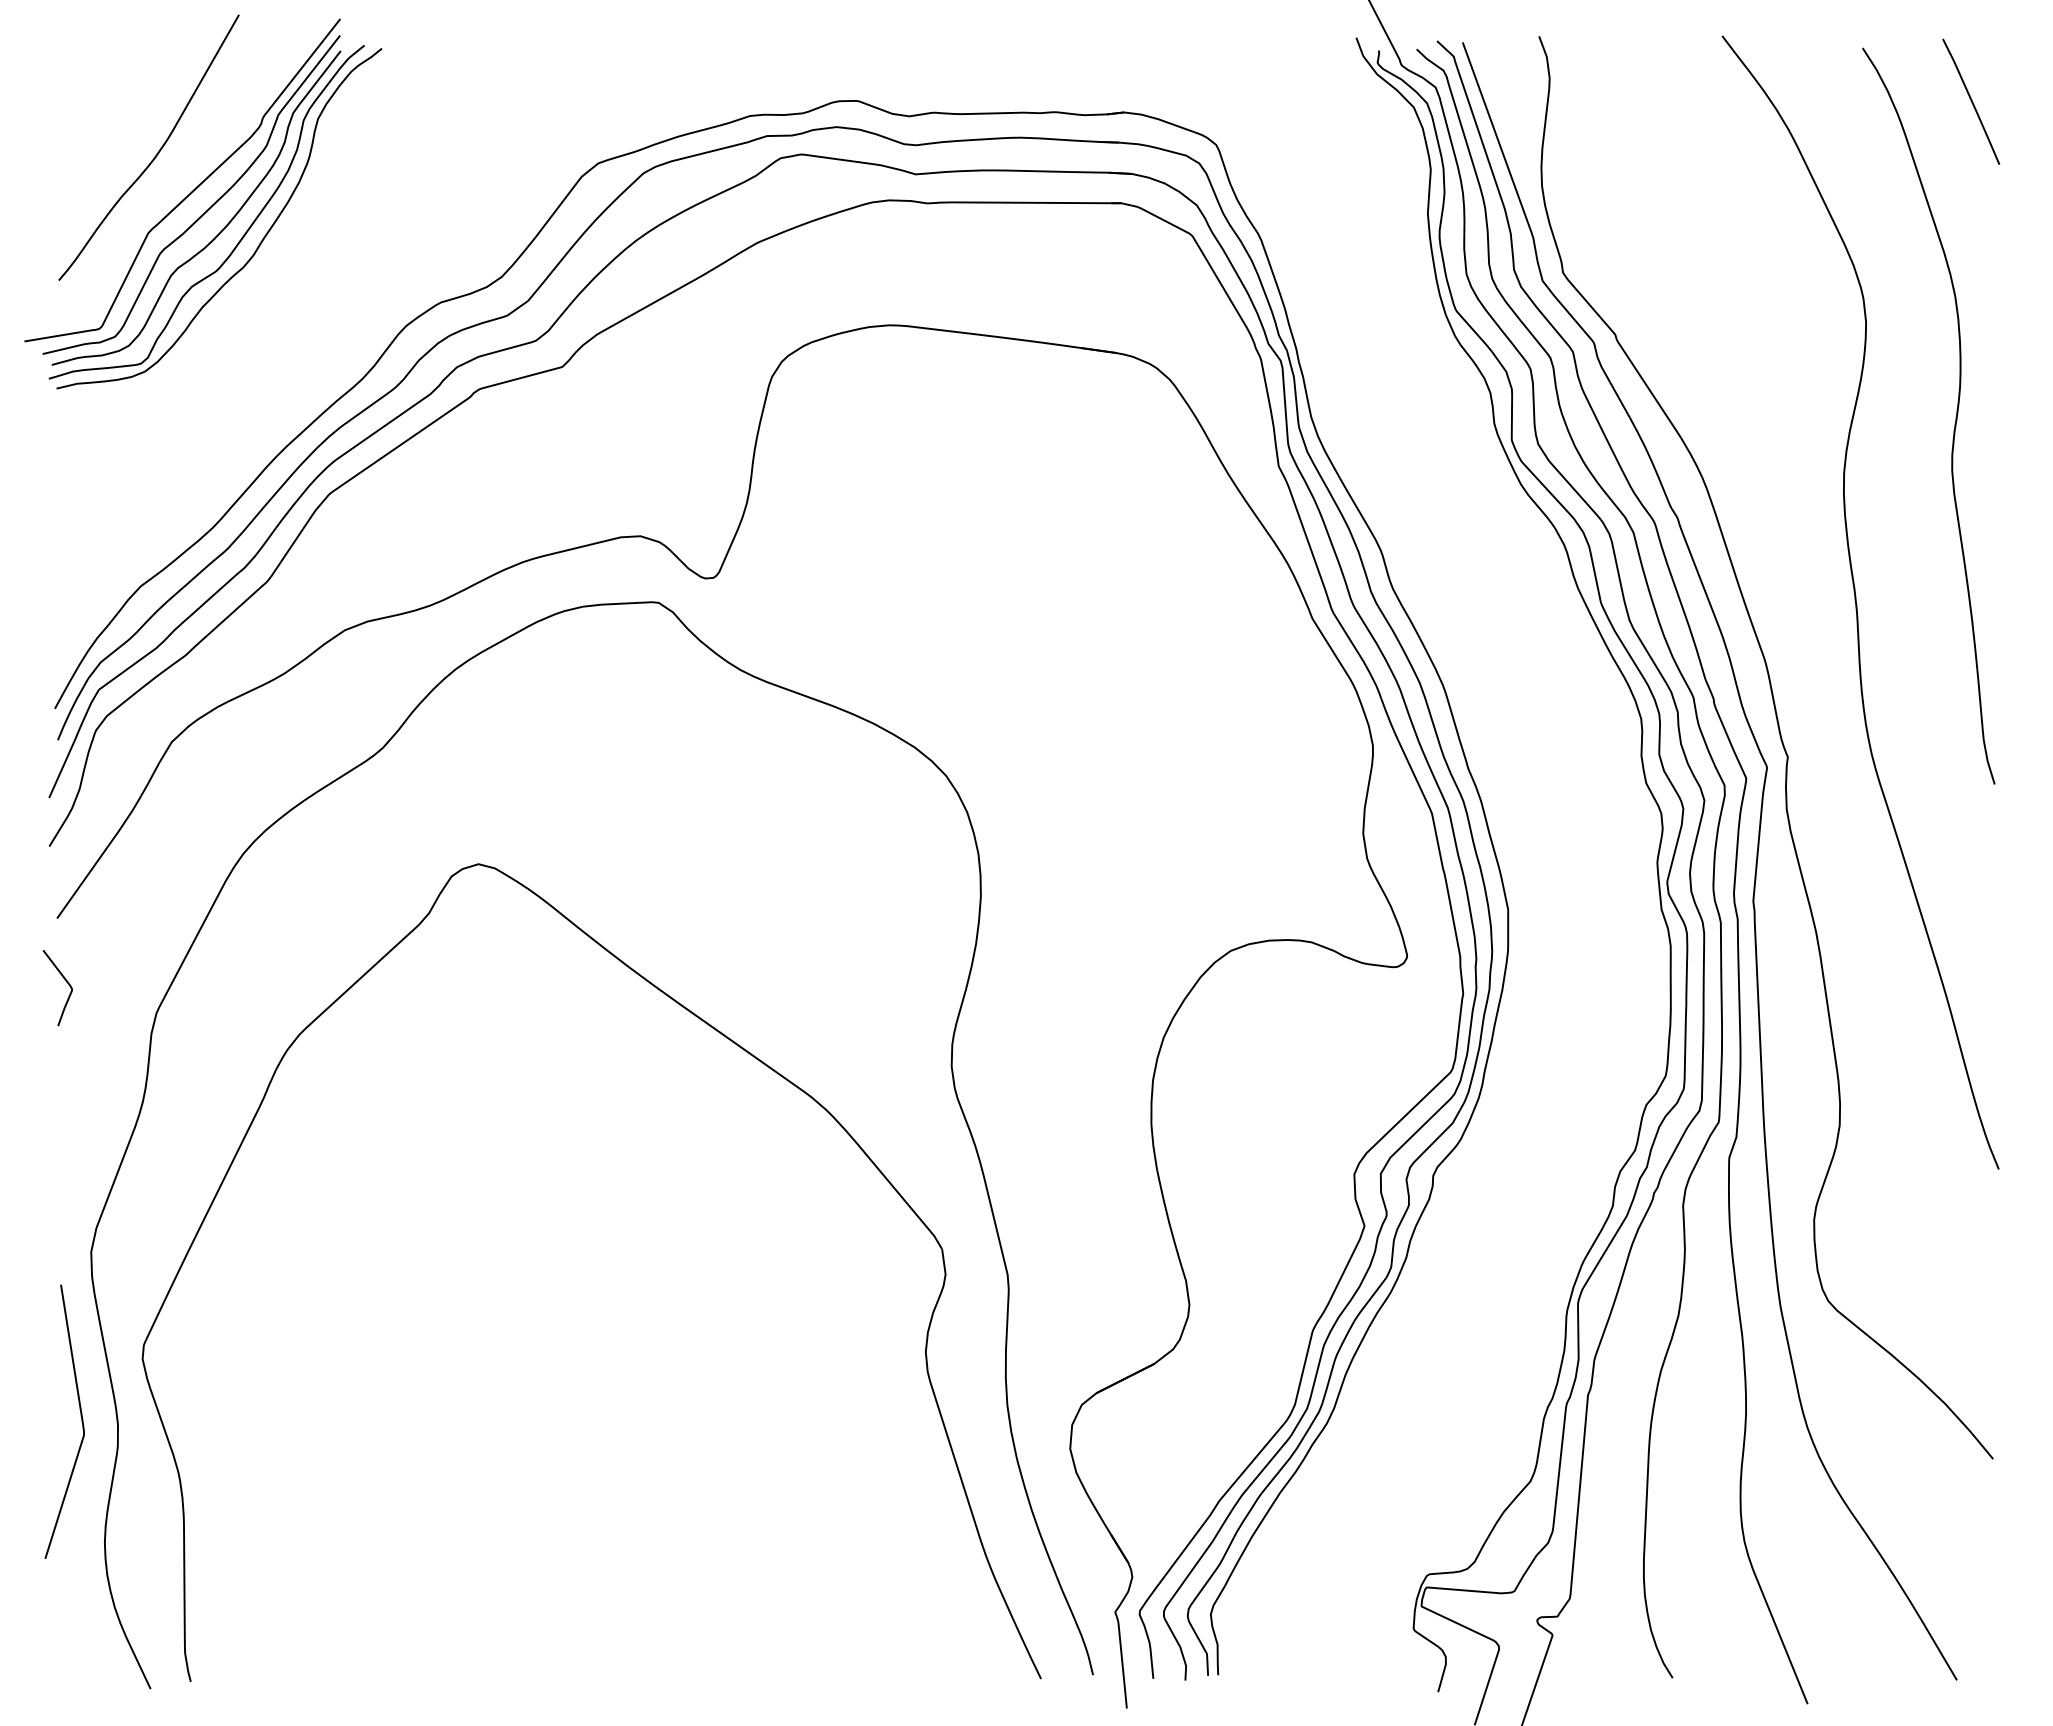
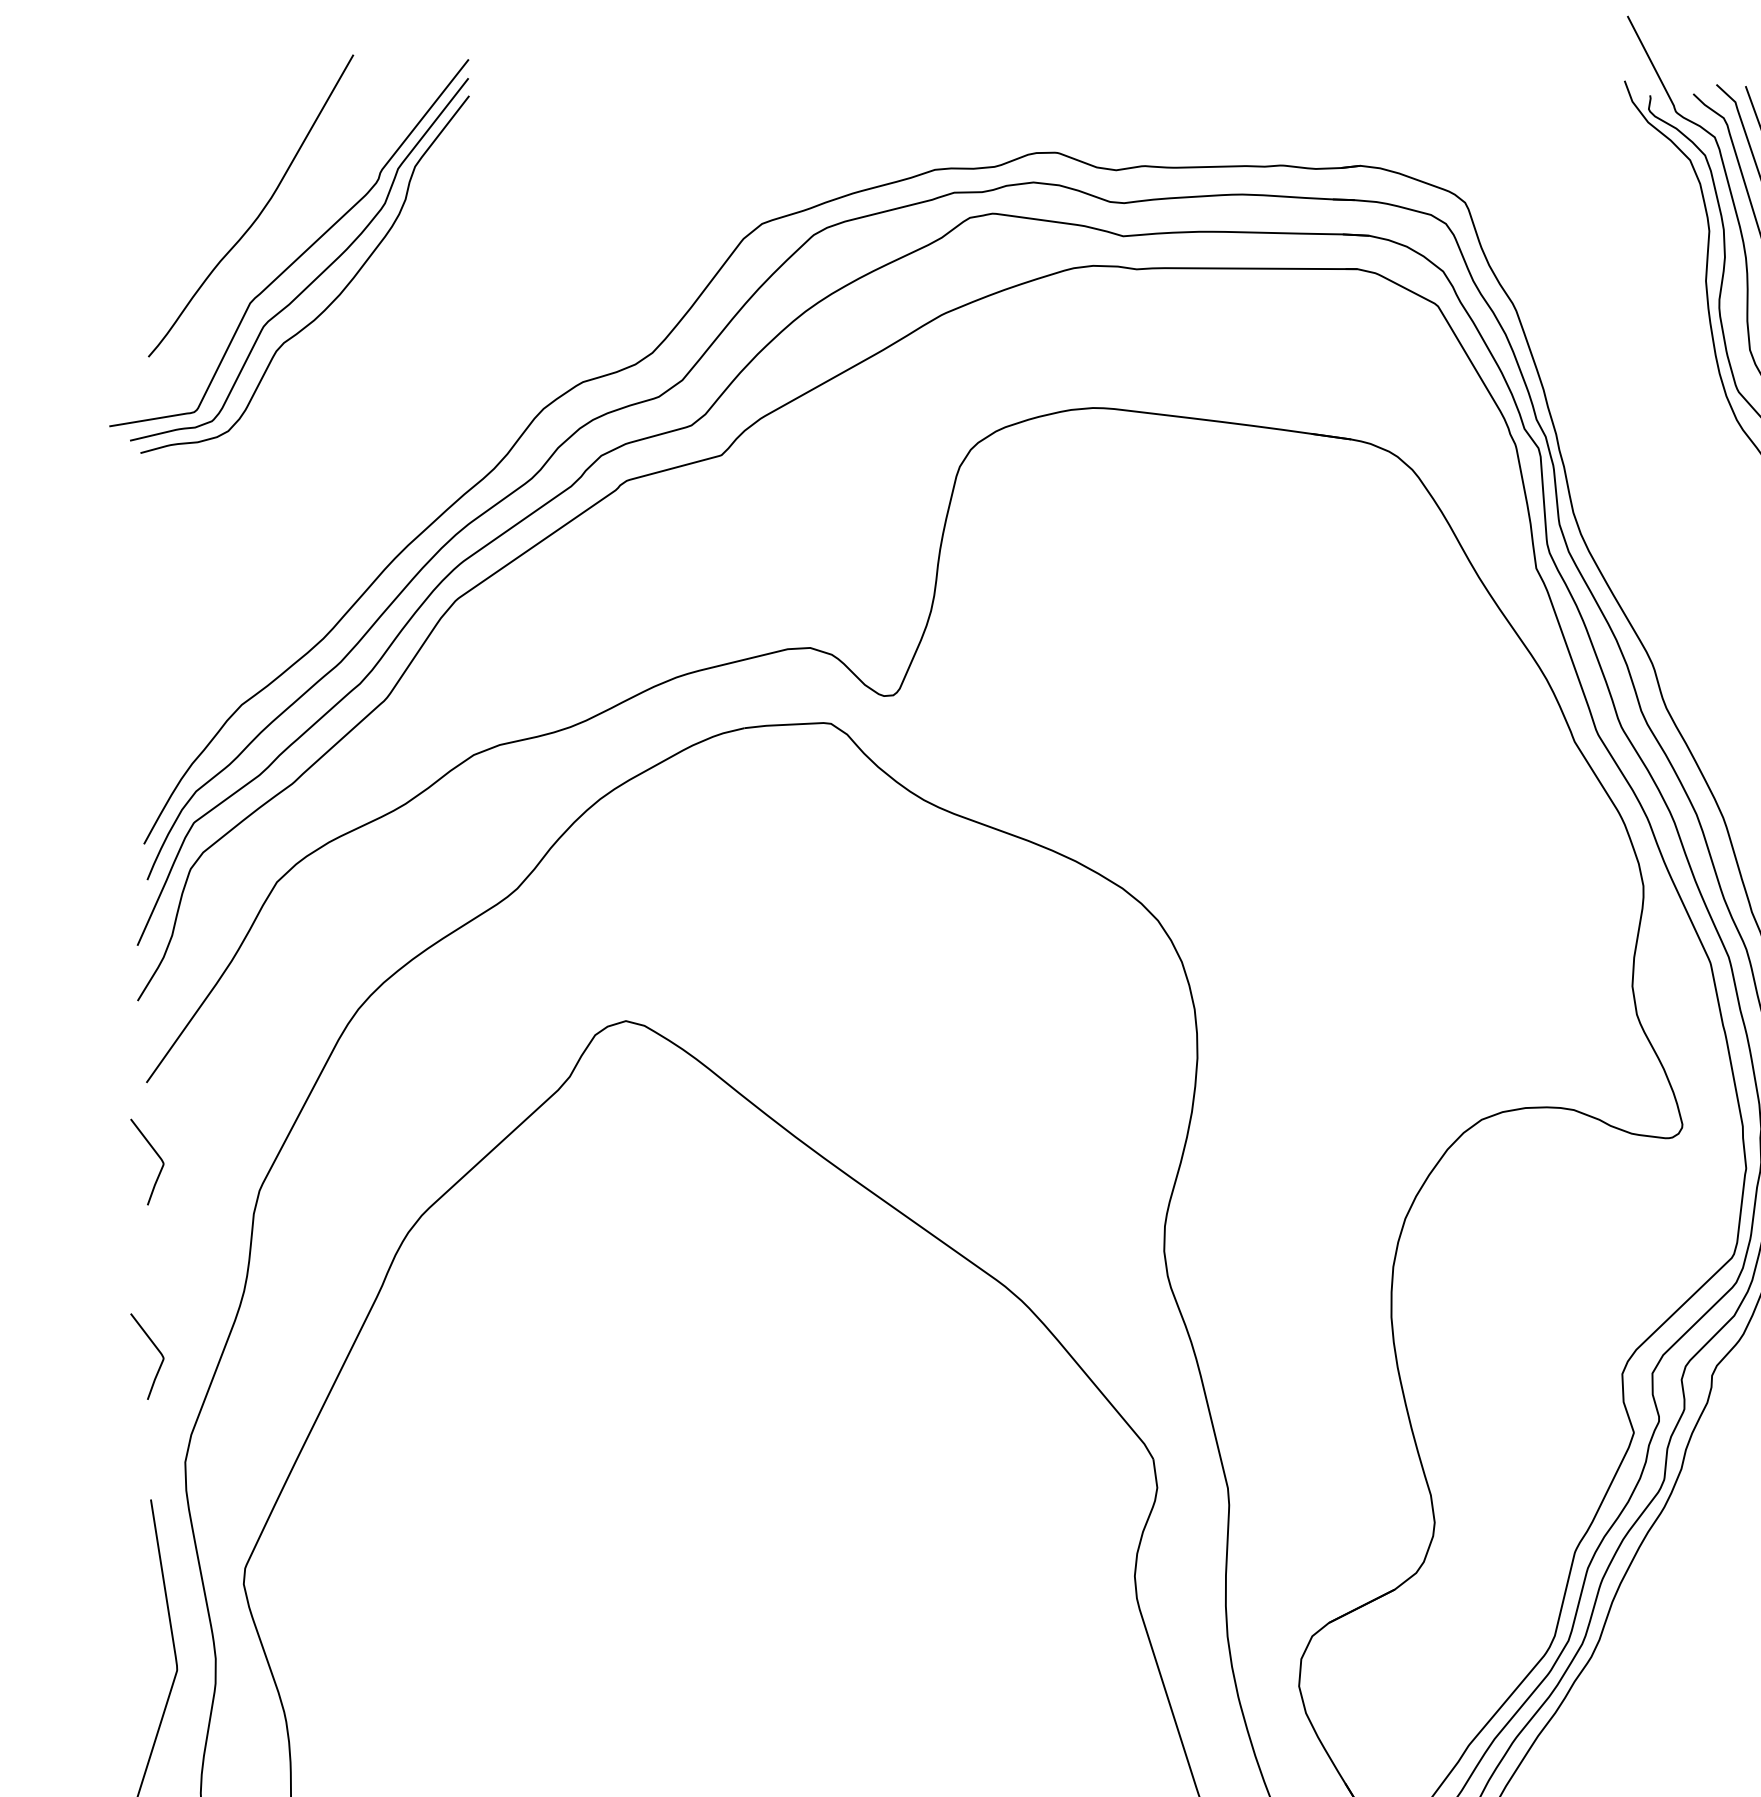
part: (243, 234) -> (358, 304), removed
curve: (65, 1152) -> (156, 1349), added

